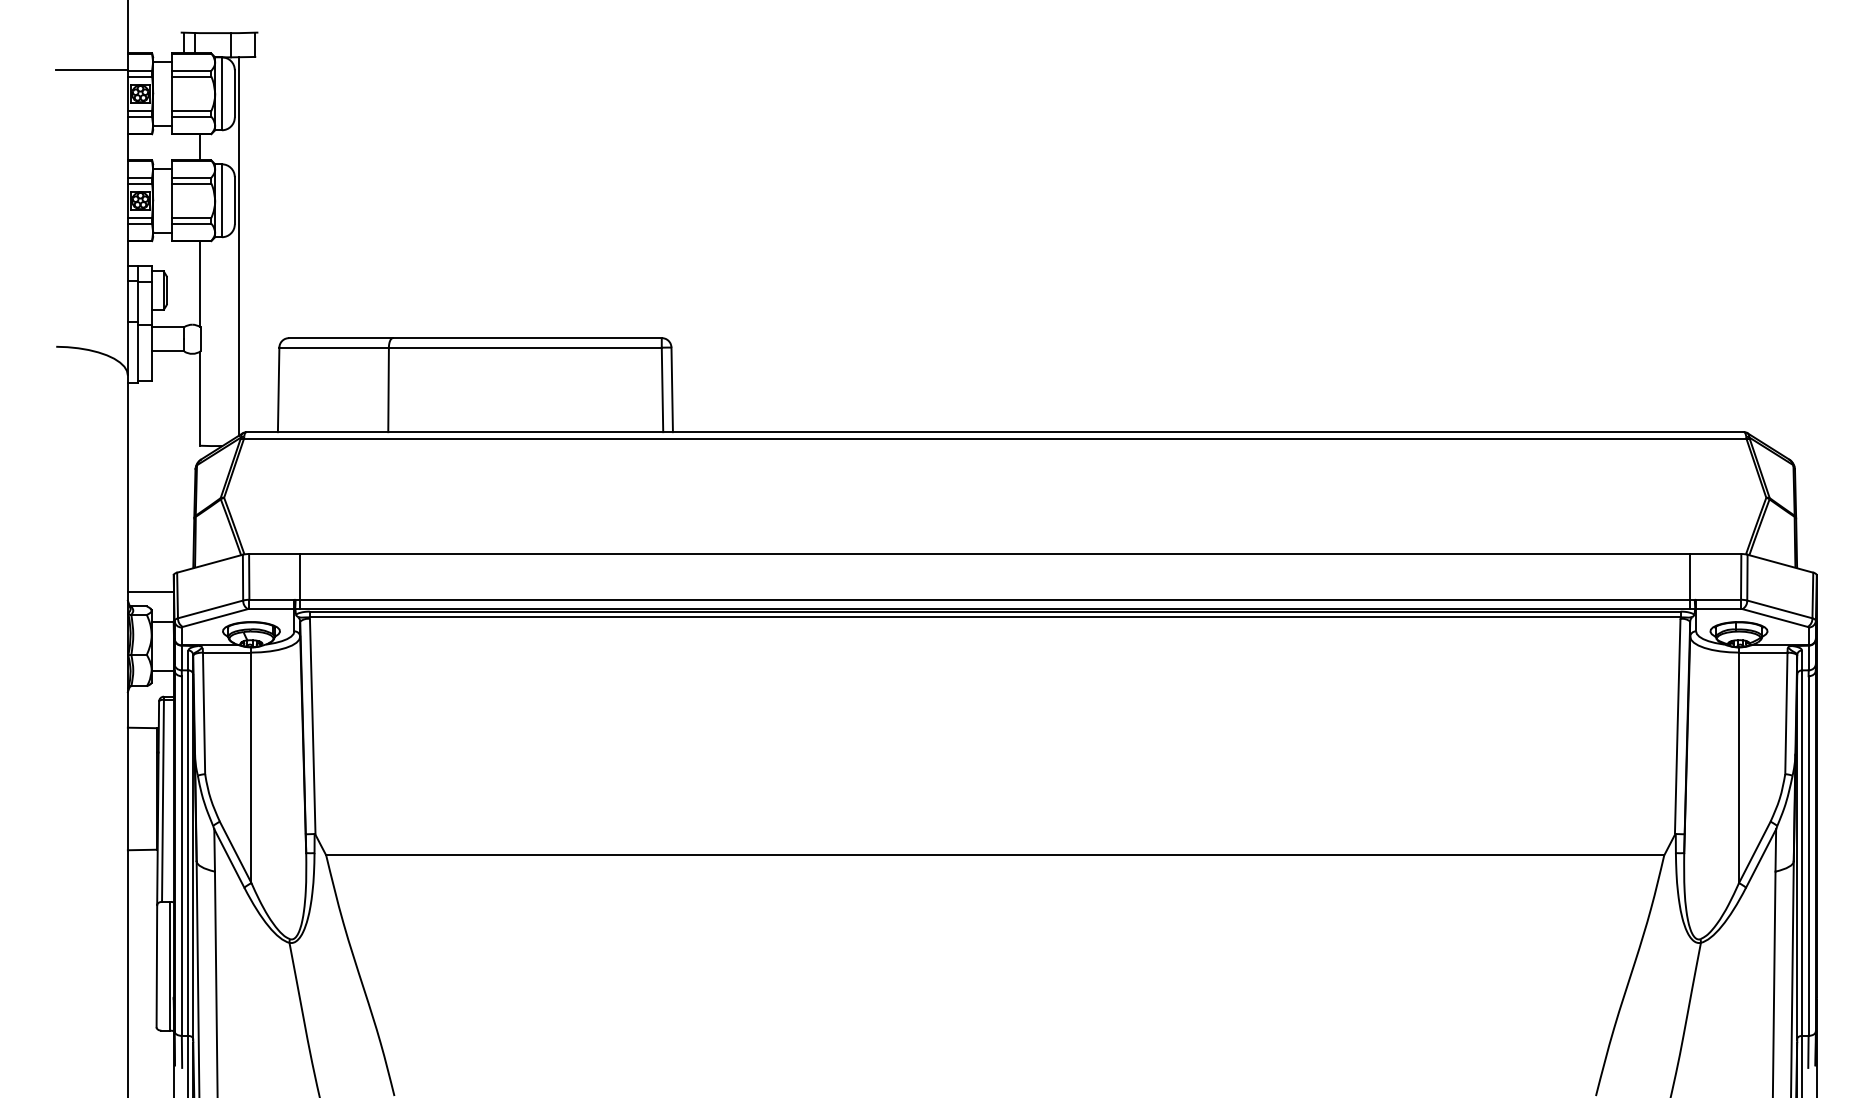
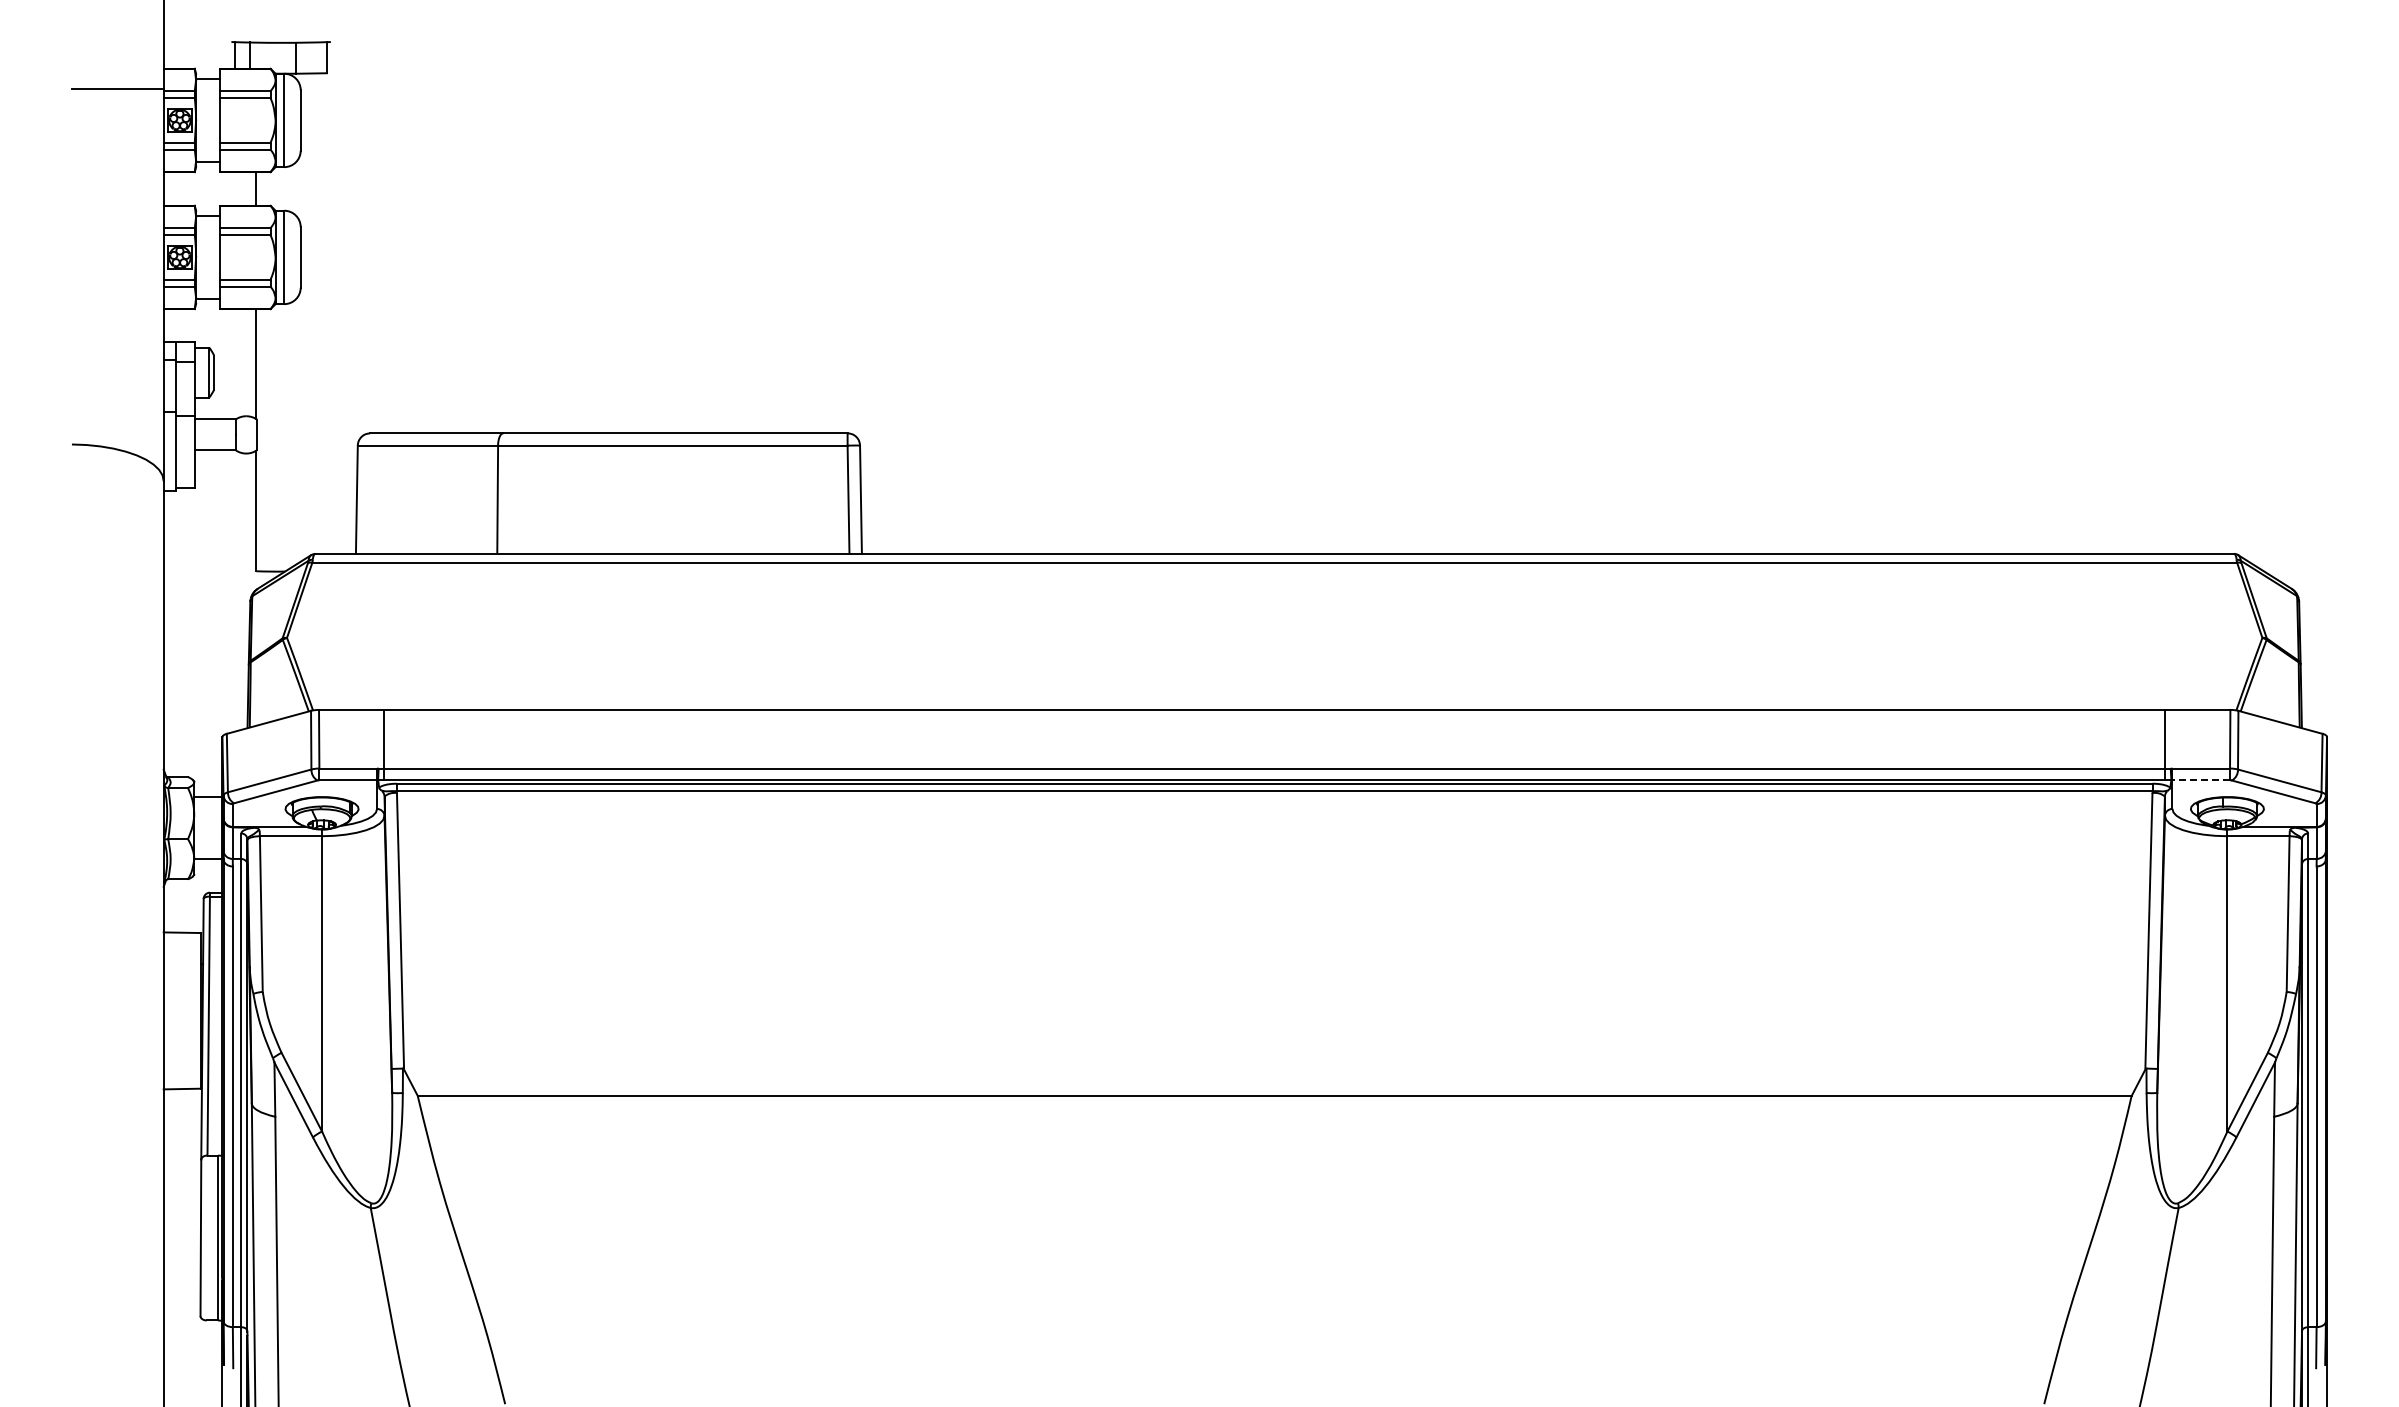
line: (239, 246) -> (306, 315), removed
line: (150, 591) -> (192, 758), removed
line: (1718, 609) -> (2201, 780), solid -> dashed

